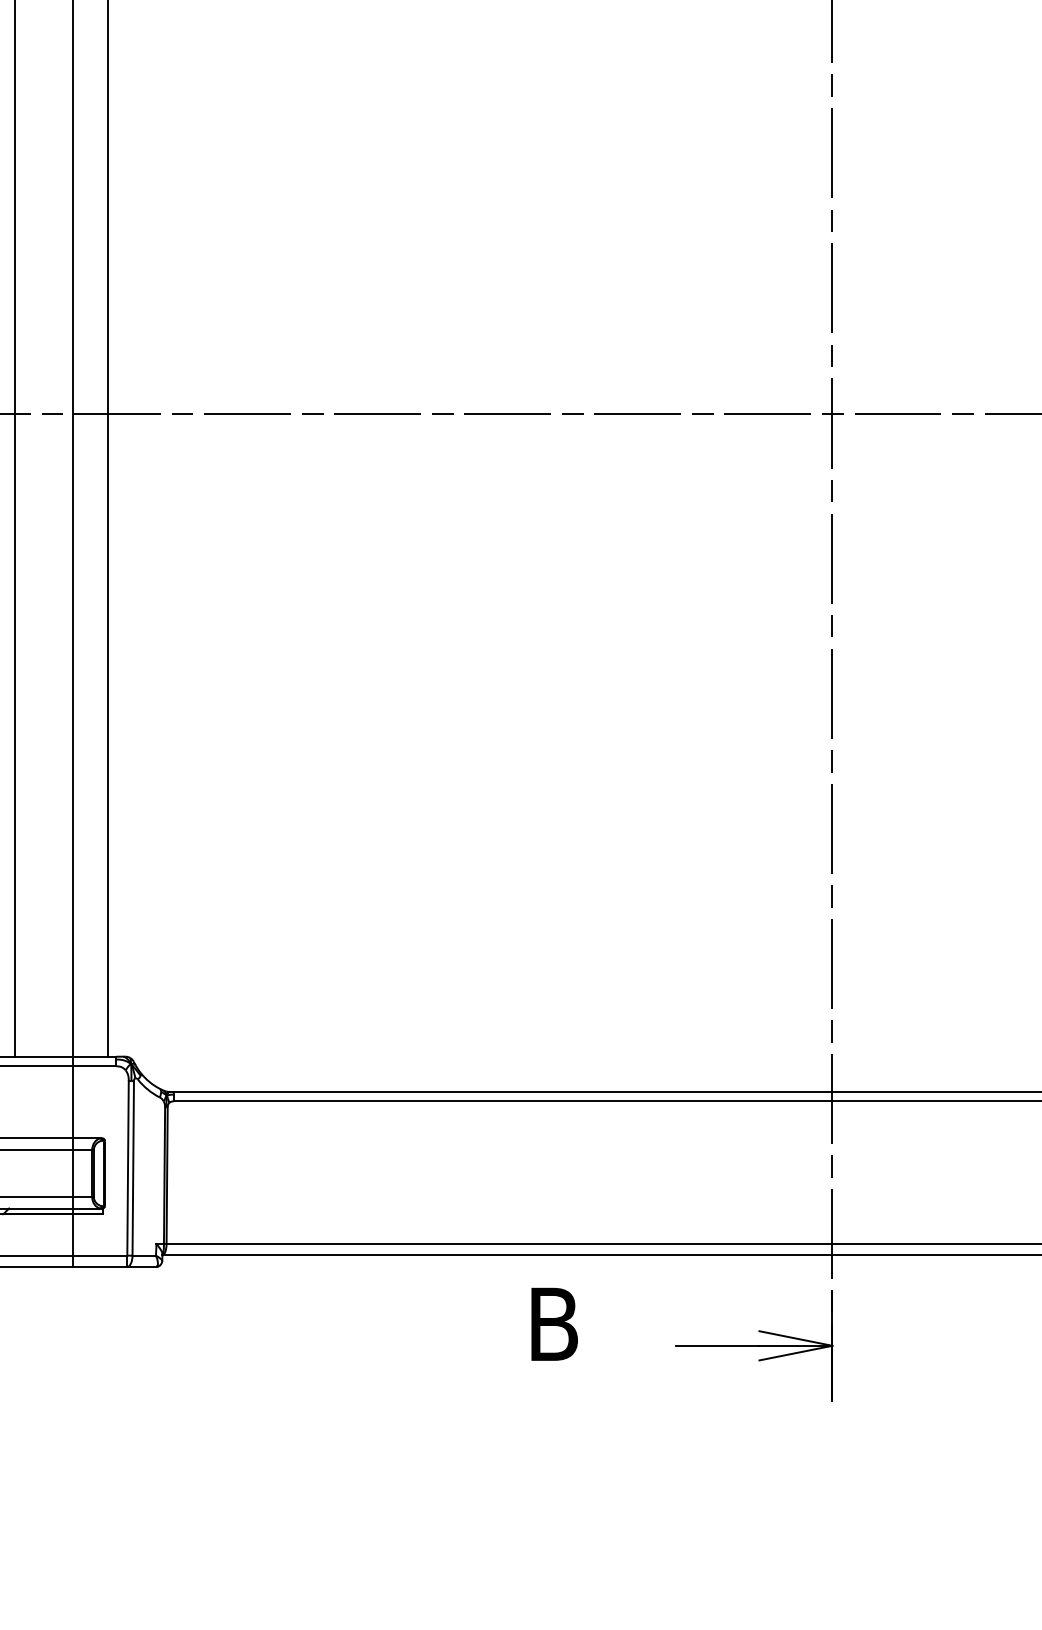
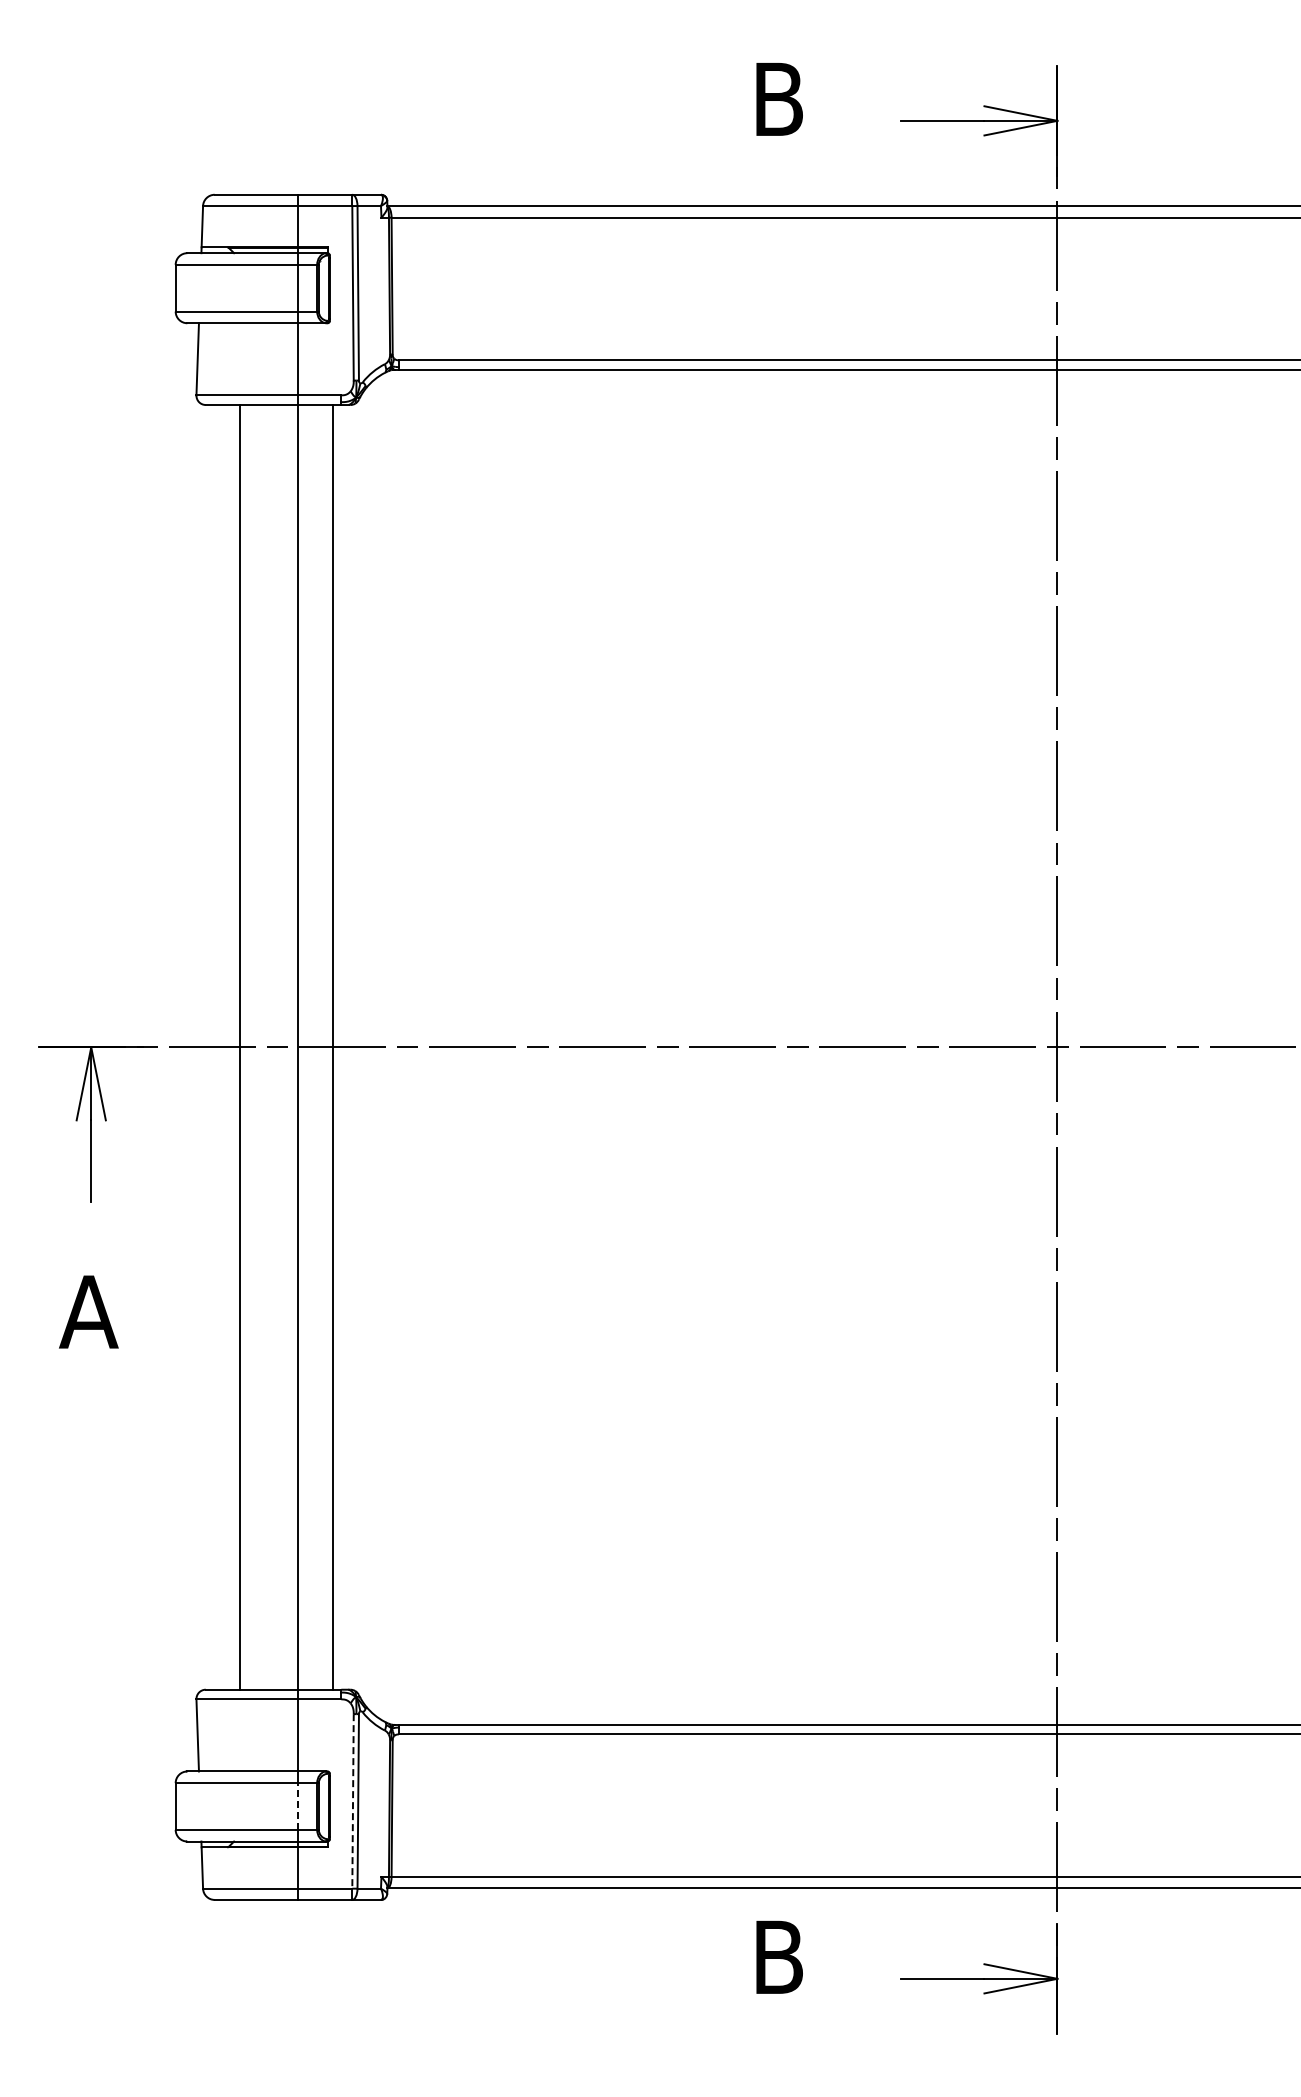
line: (128, 1168) -> (353, 1801), solid -> dashed
line: (73, 1173) -> (298, 1806), solid -> dashed

